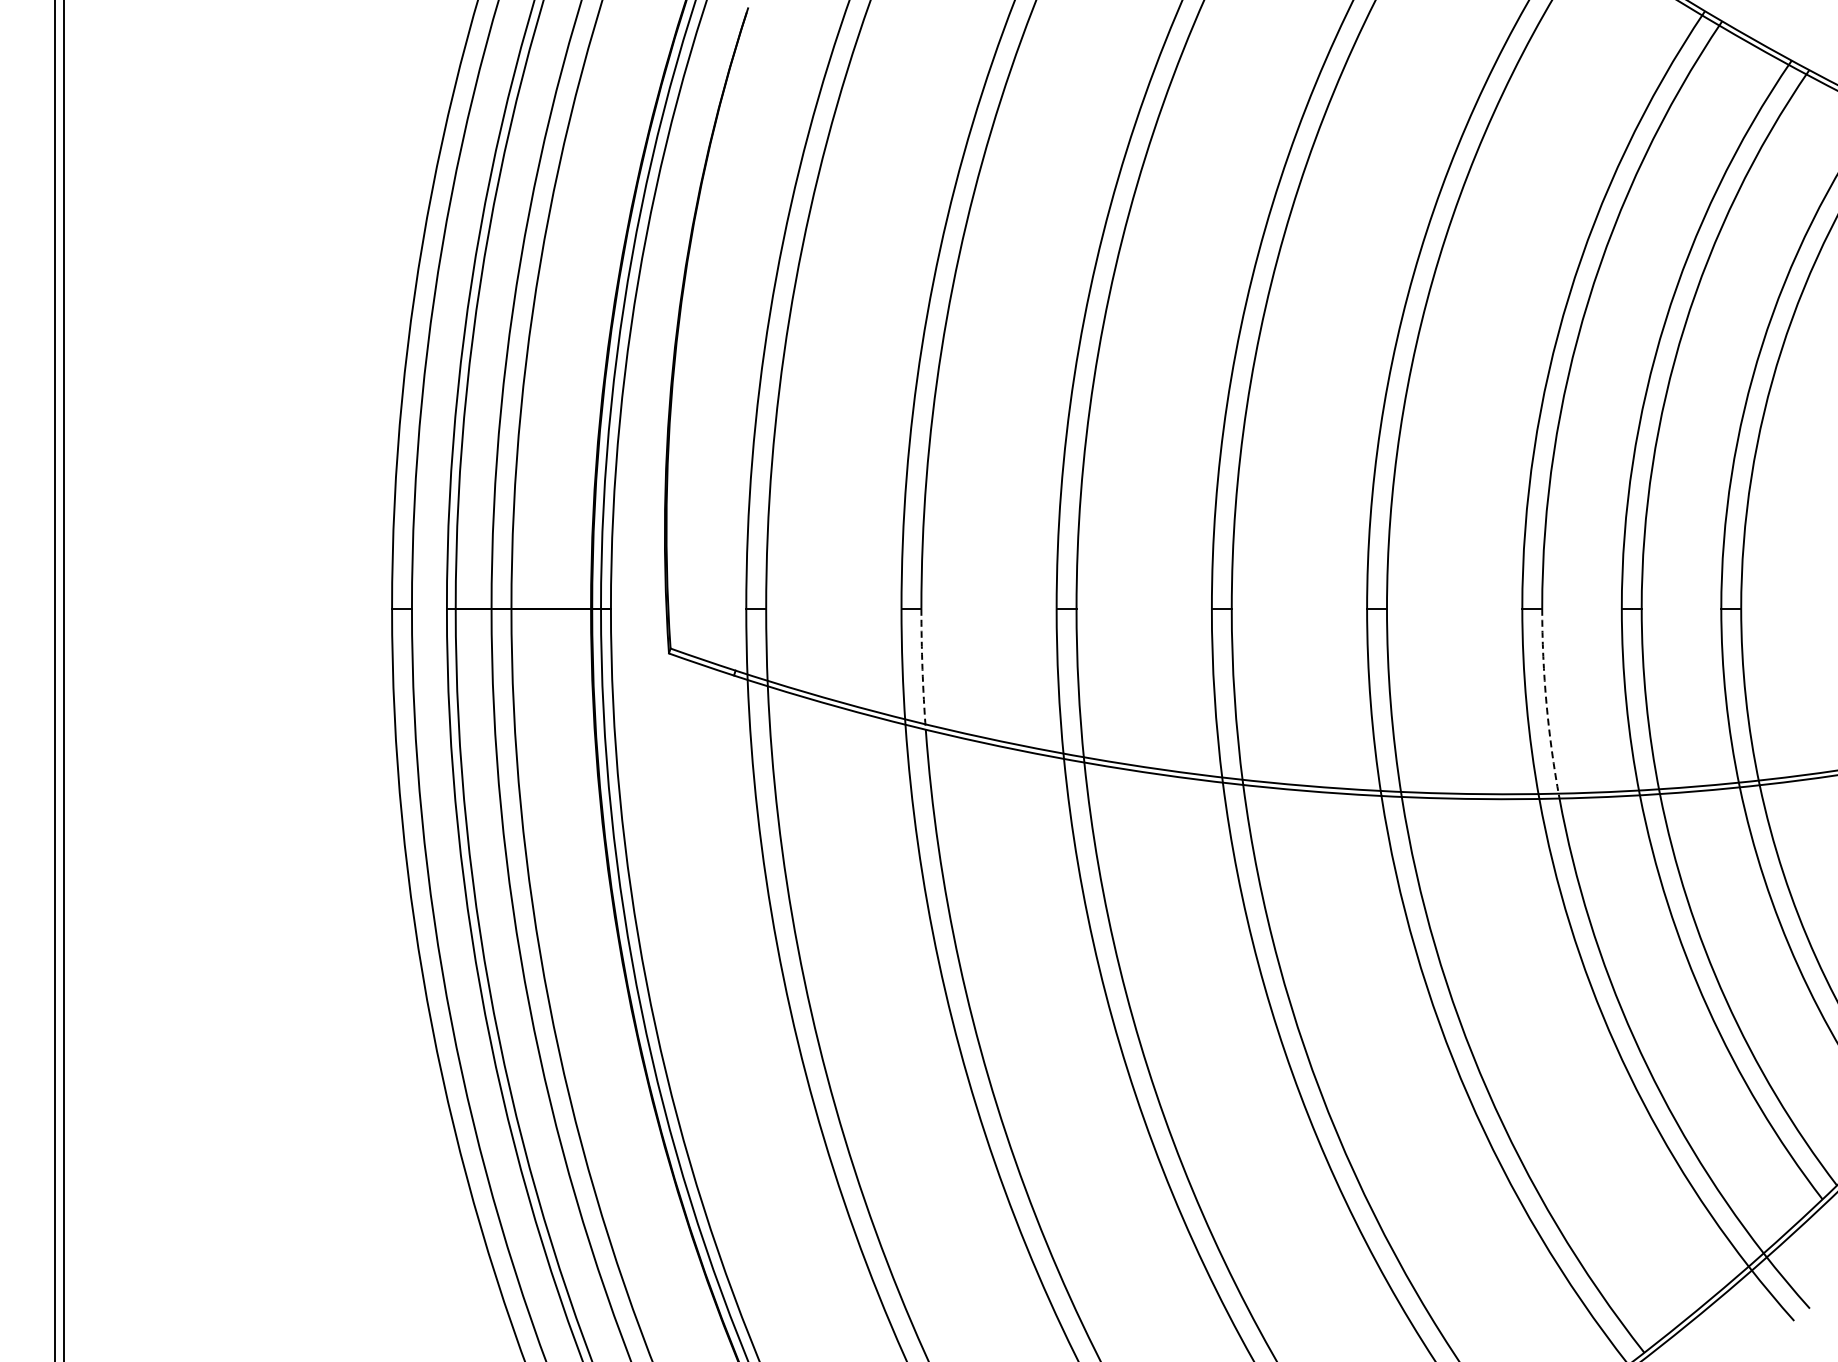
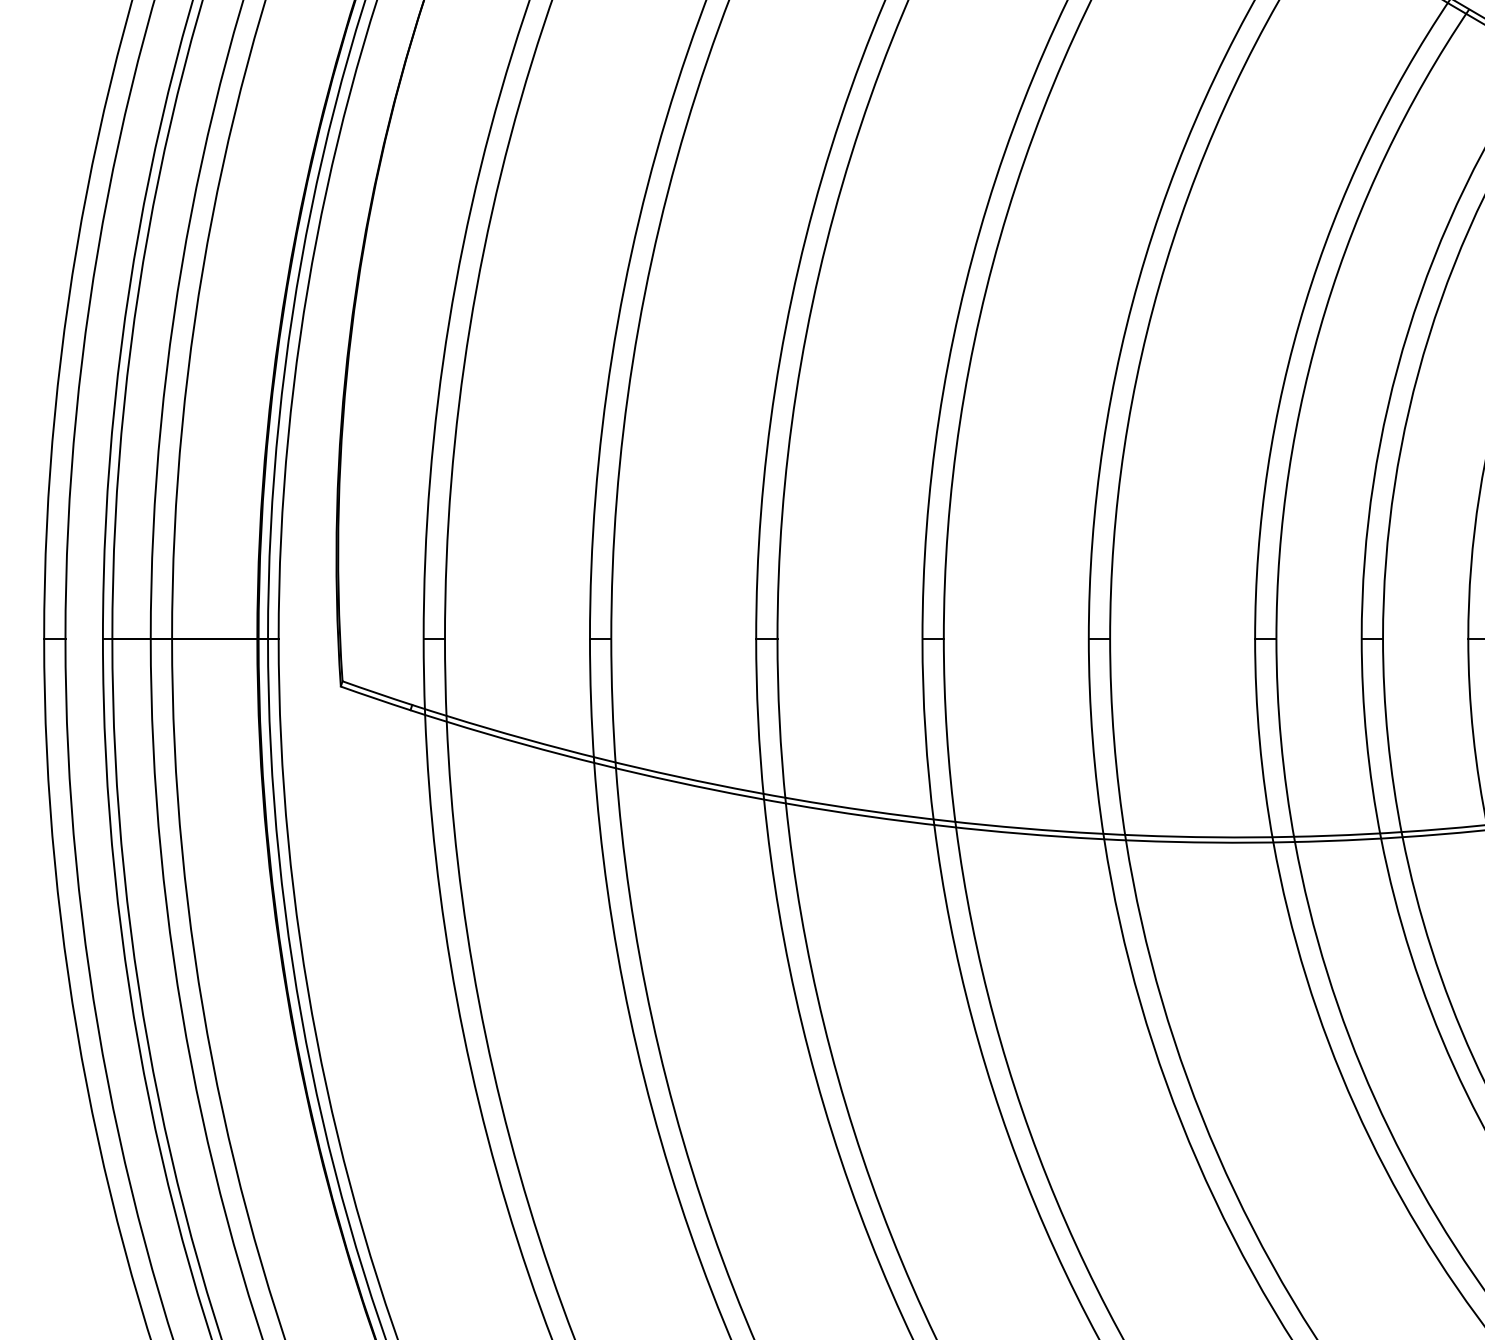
arc: (922, 669) -> (612, 703), dashed -> solid
arc: (1546, 704) -> (1281, 741), dashed -> solid

